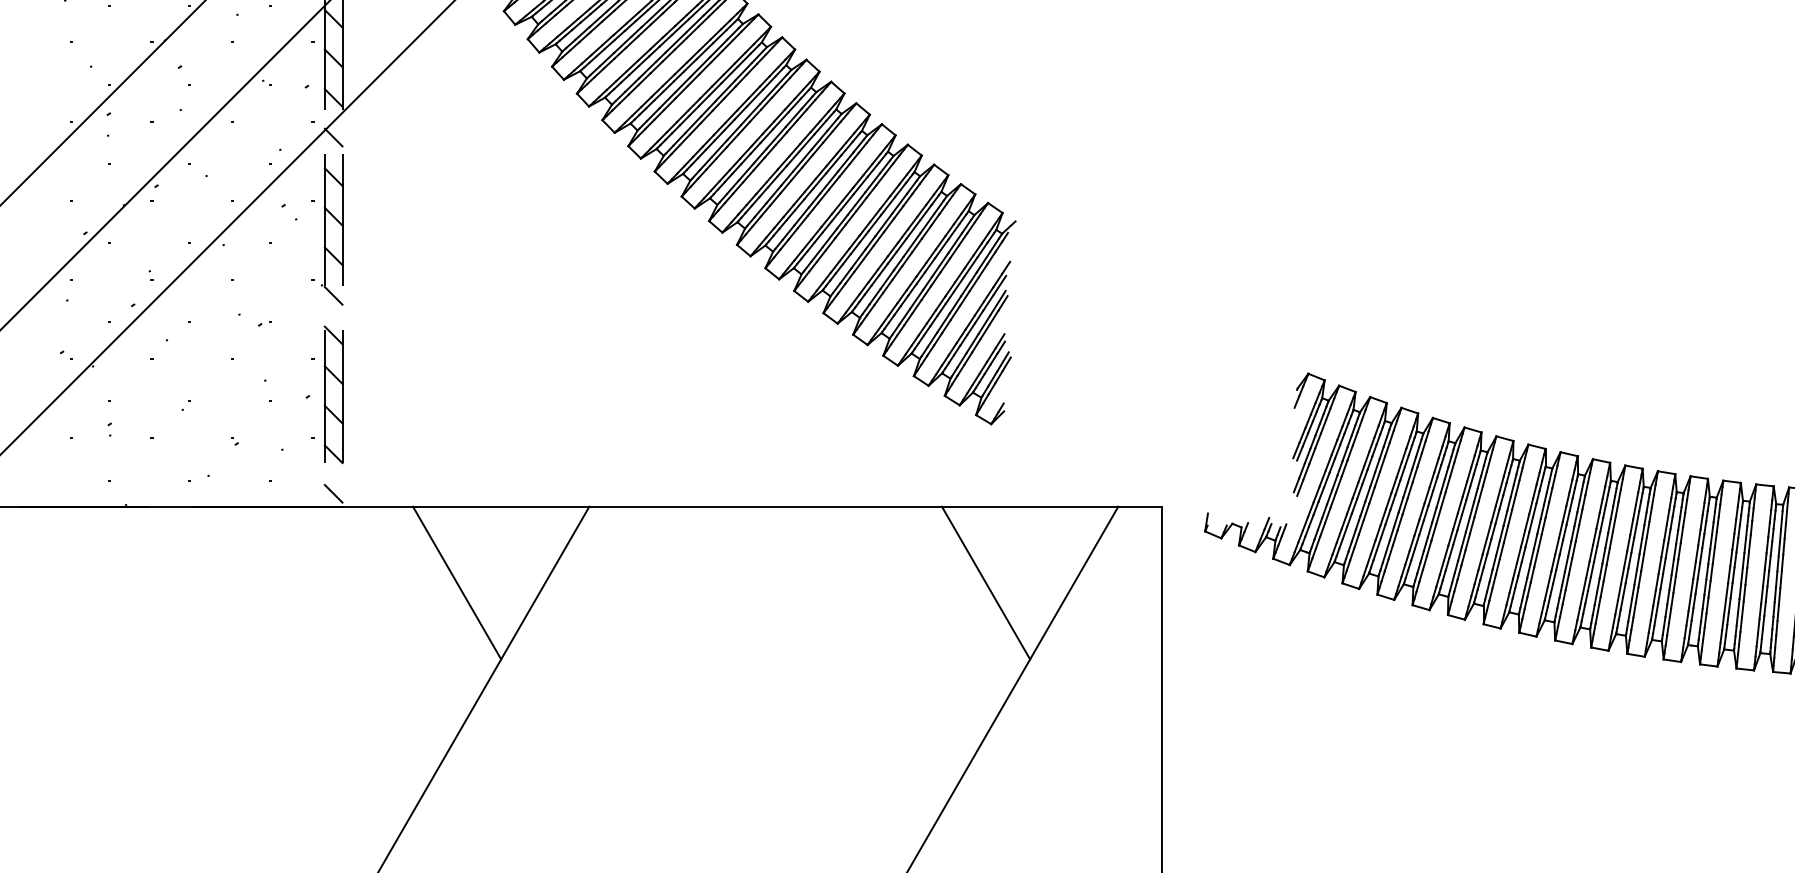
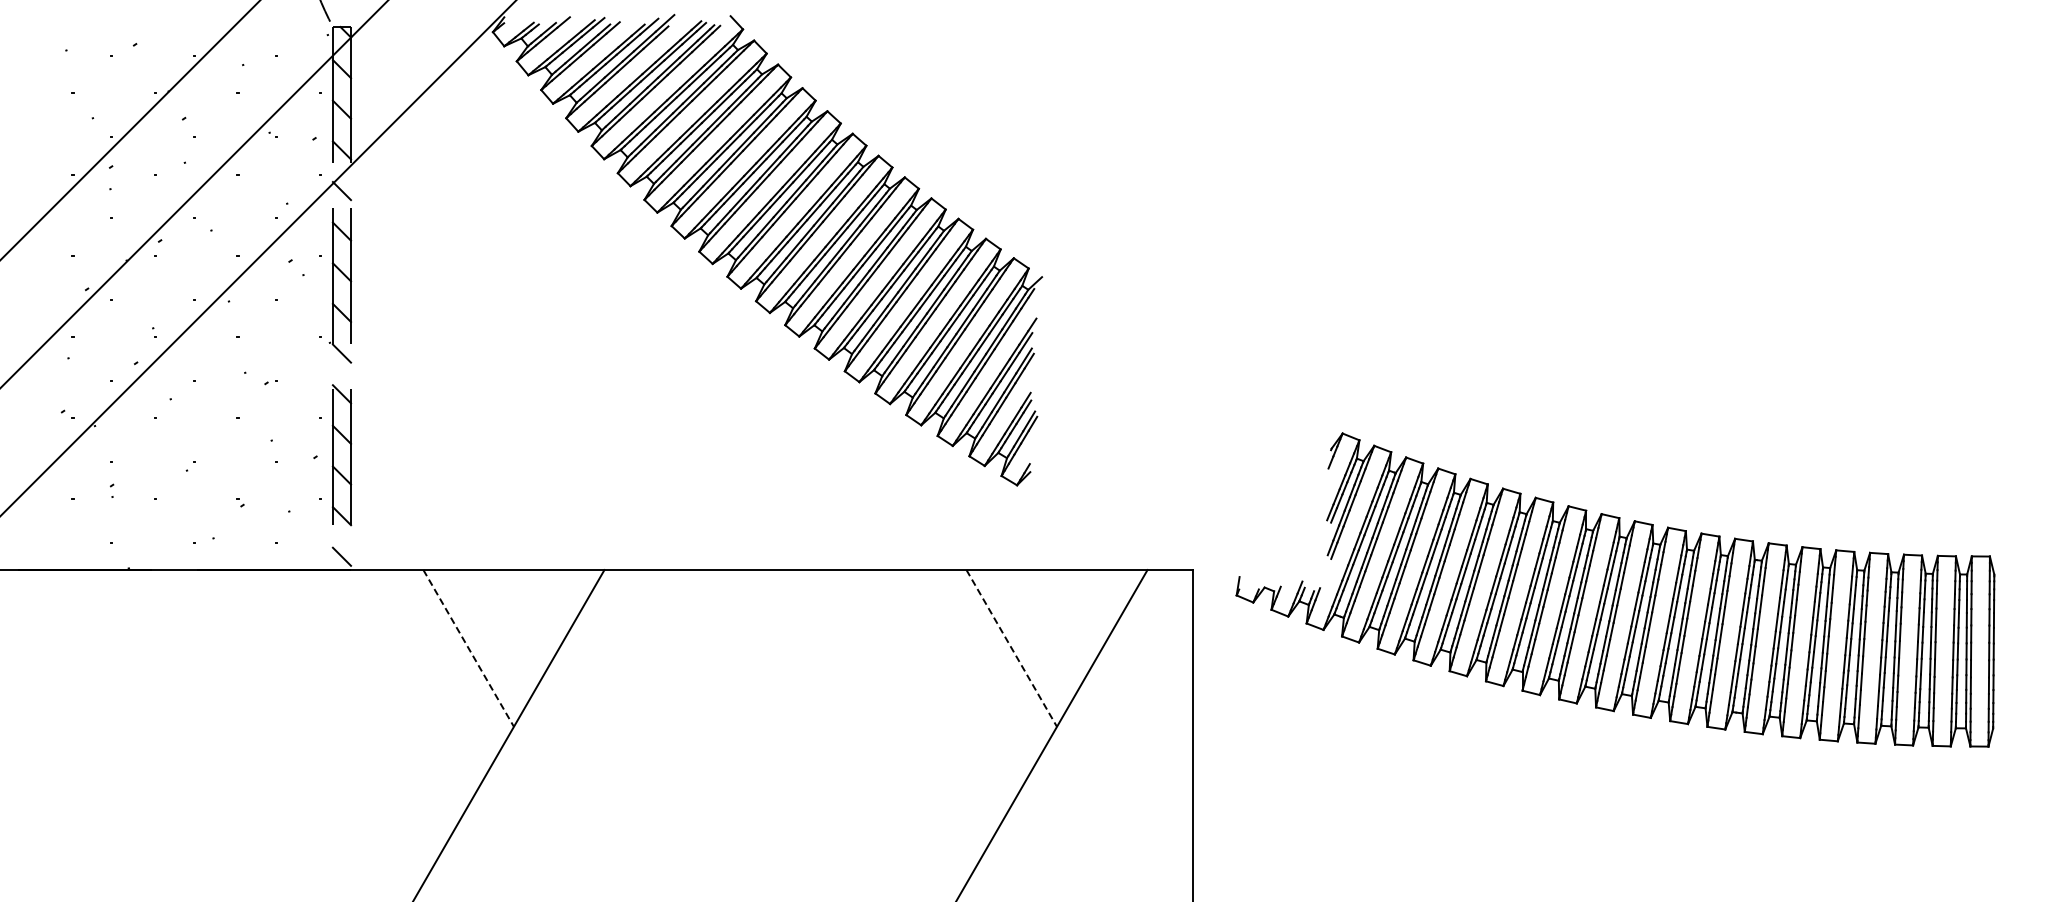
line: (456, 583) -> (468, 648), solid -> dashed
line: (985, 583) -> (1011, 648), solid -> dashed

